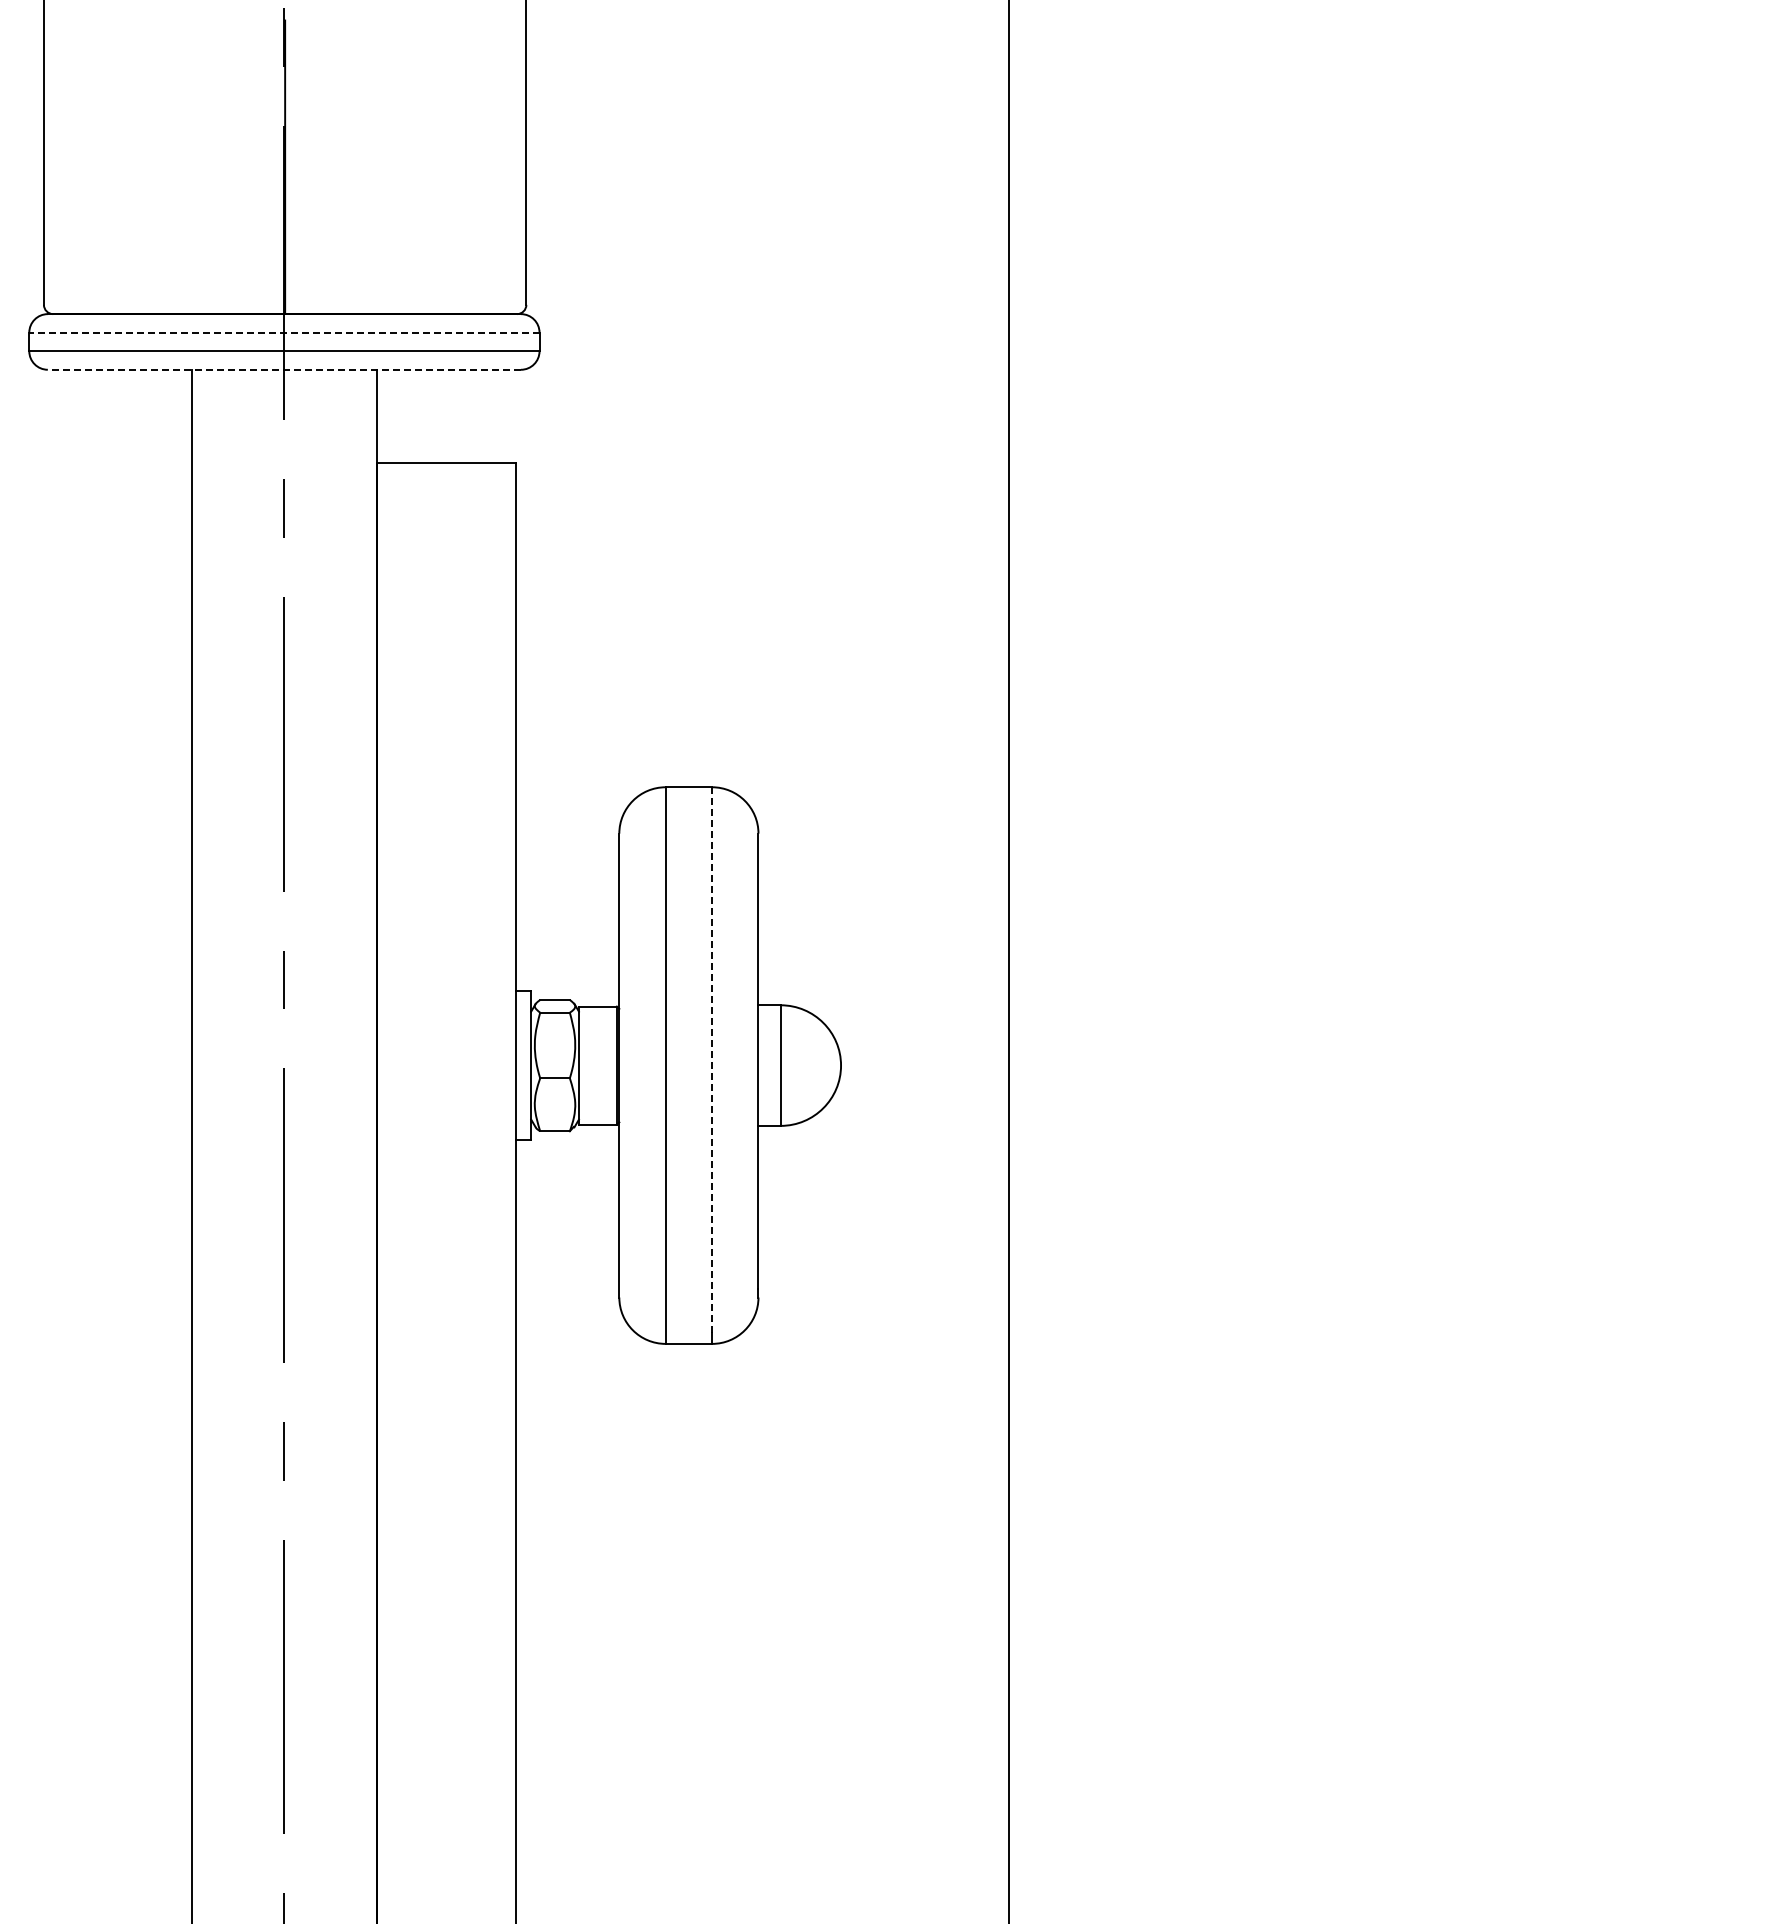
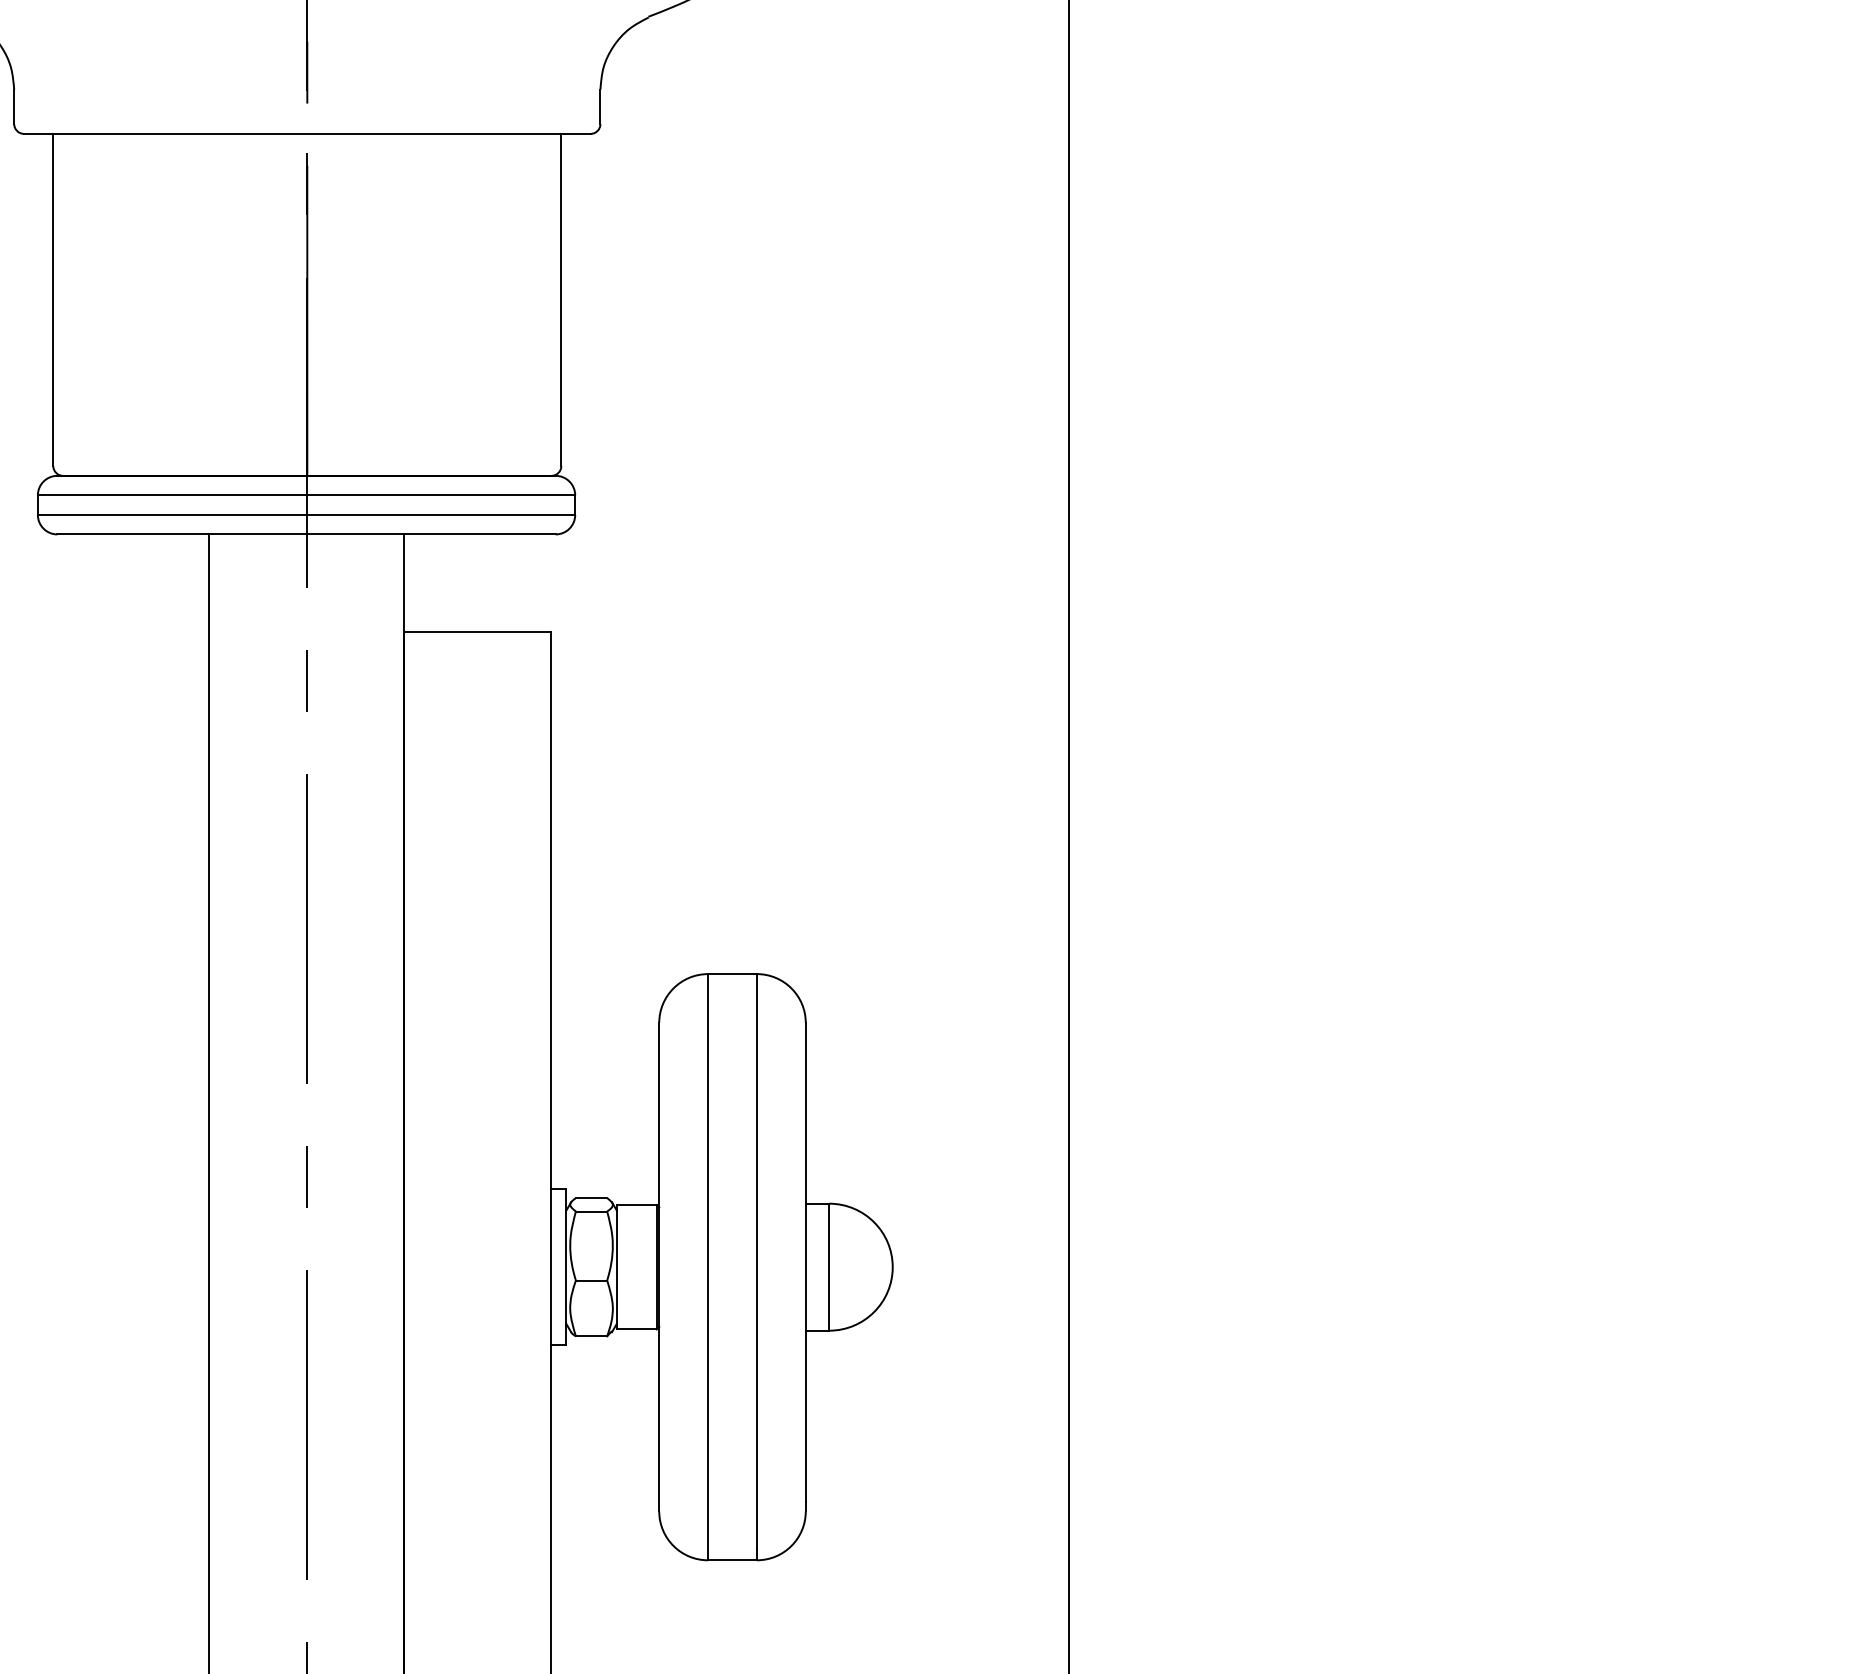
line: (283, 332) -> (305, 495), dashed -> solid
line: (284, 369) -> (306, 534), dashed -> solid
line: (712, 1060) -> (757, 1261), dashed -> solid

